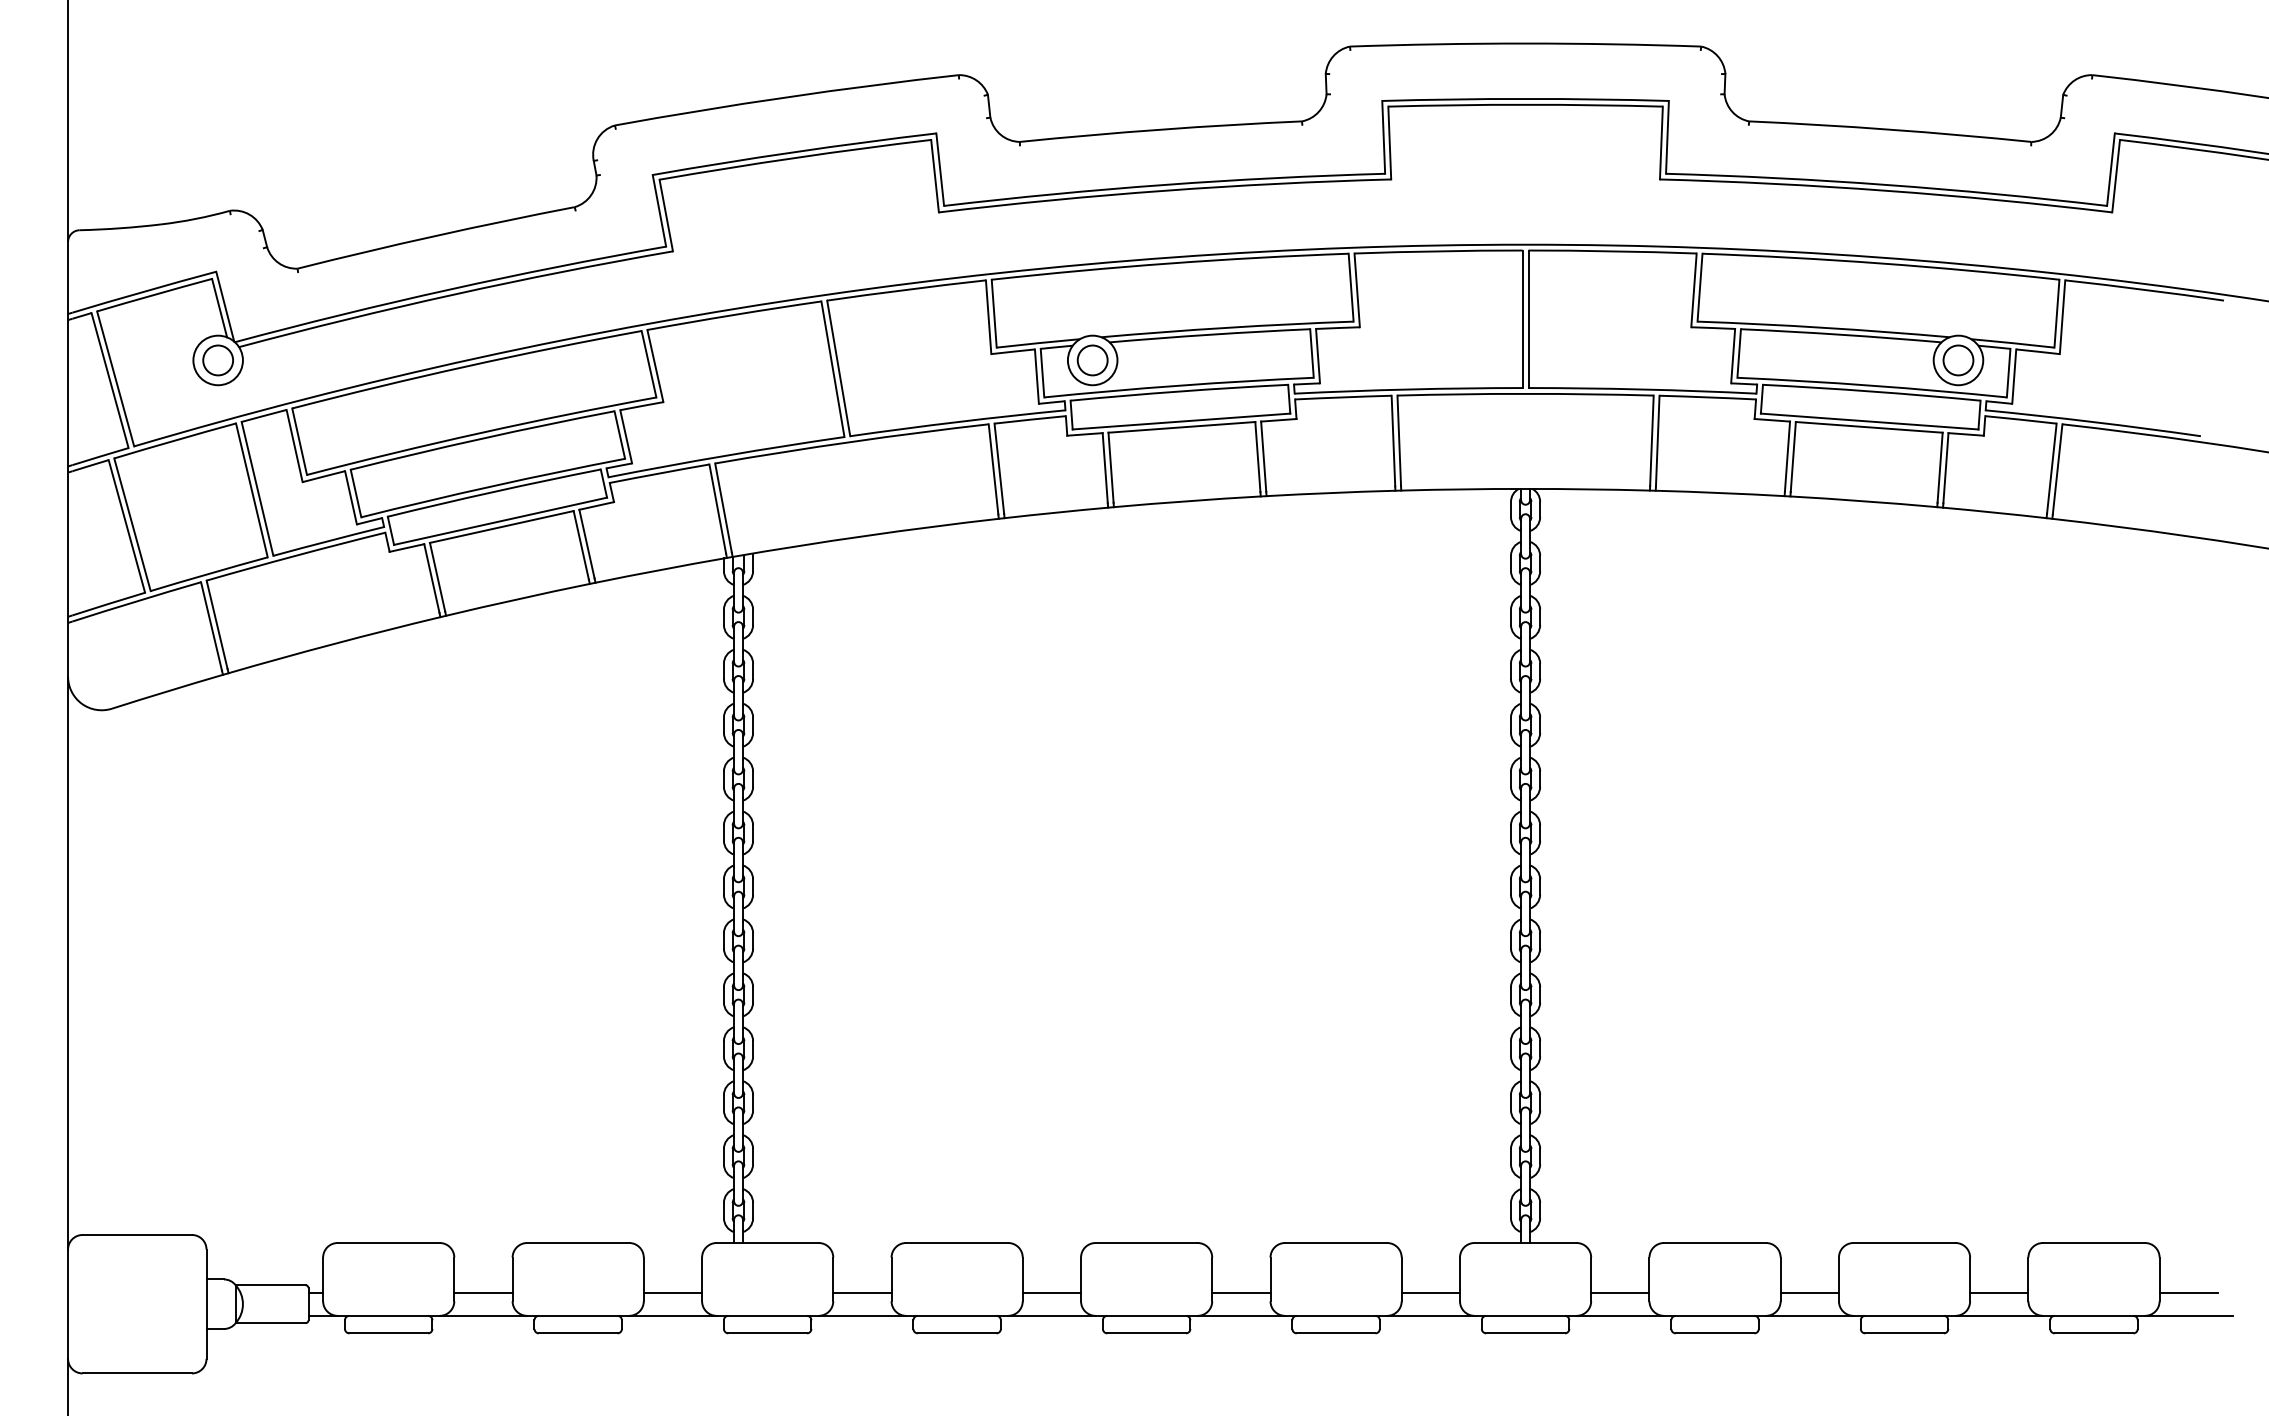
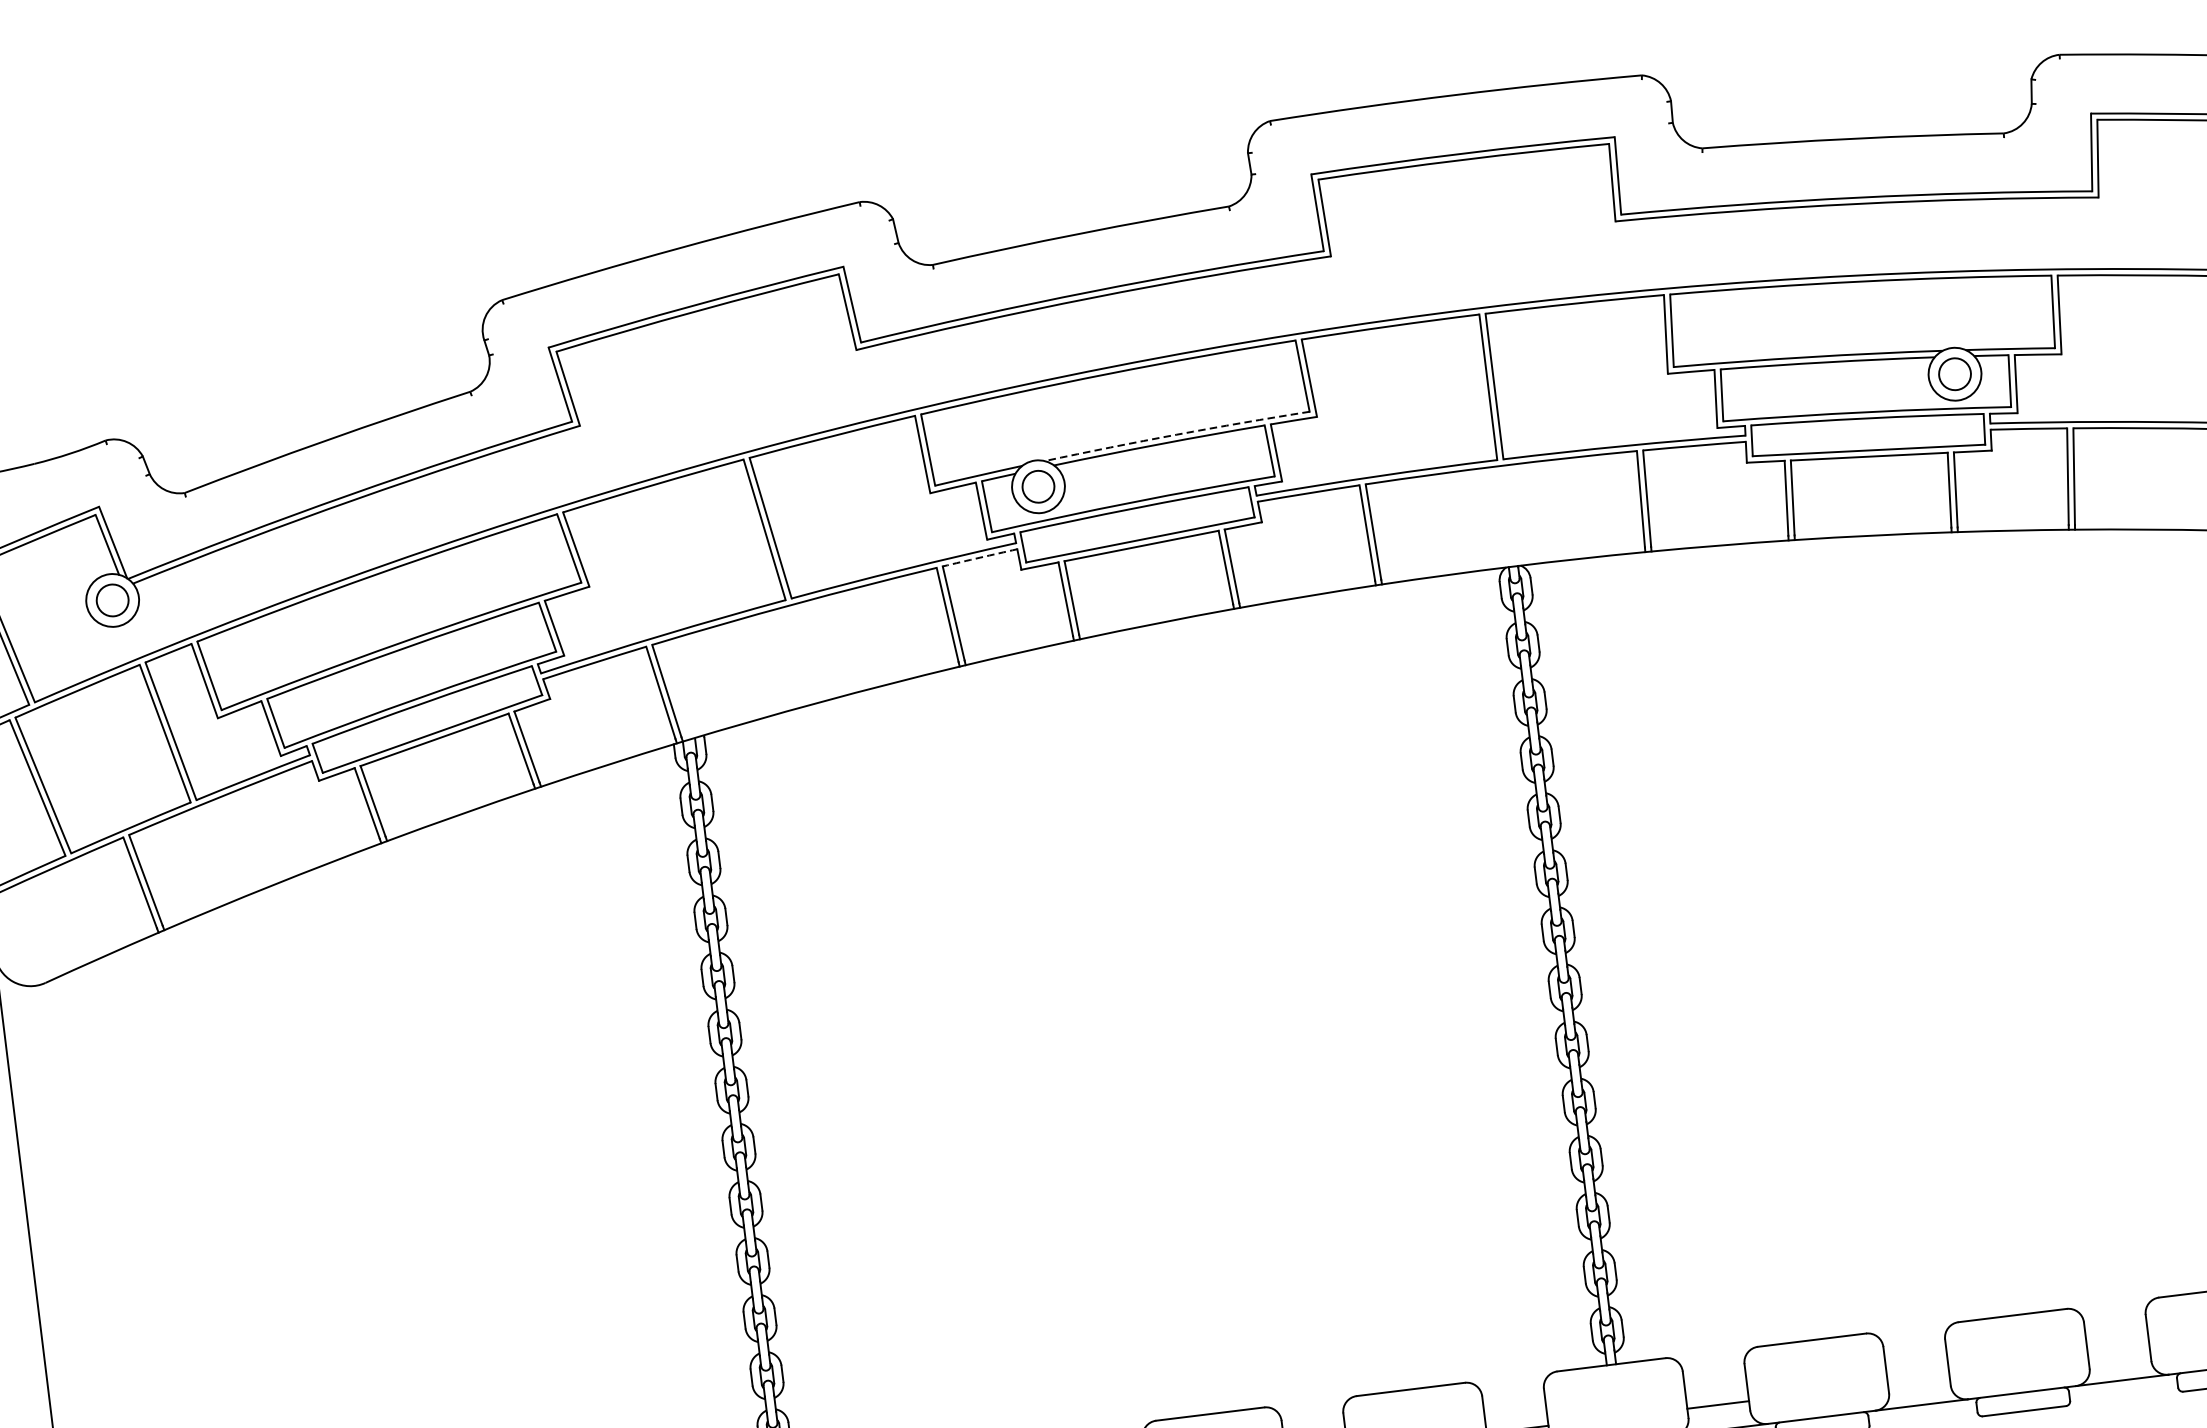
arc: (1227, 327) -> (1176, 434), solid -> dashed
arc: (1030, 419) -> (980, 557), solid -> dashed
line: (1809, 1292) -> (1918, 1380), removed
line: (1999, 1292) -> (2119, 1355), removed

